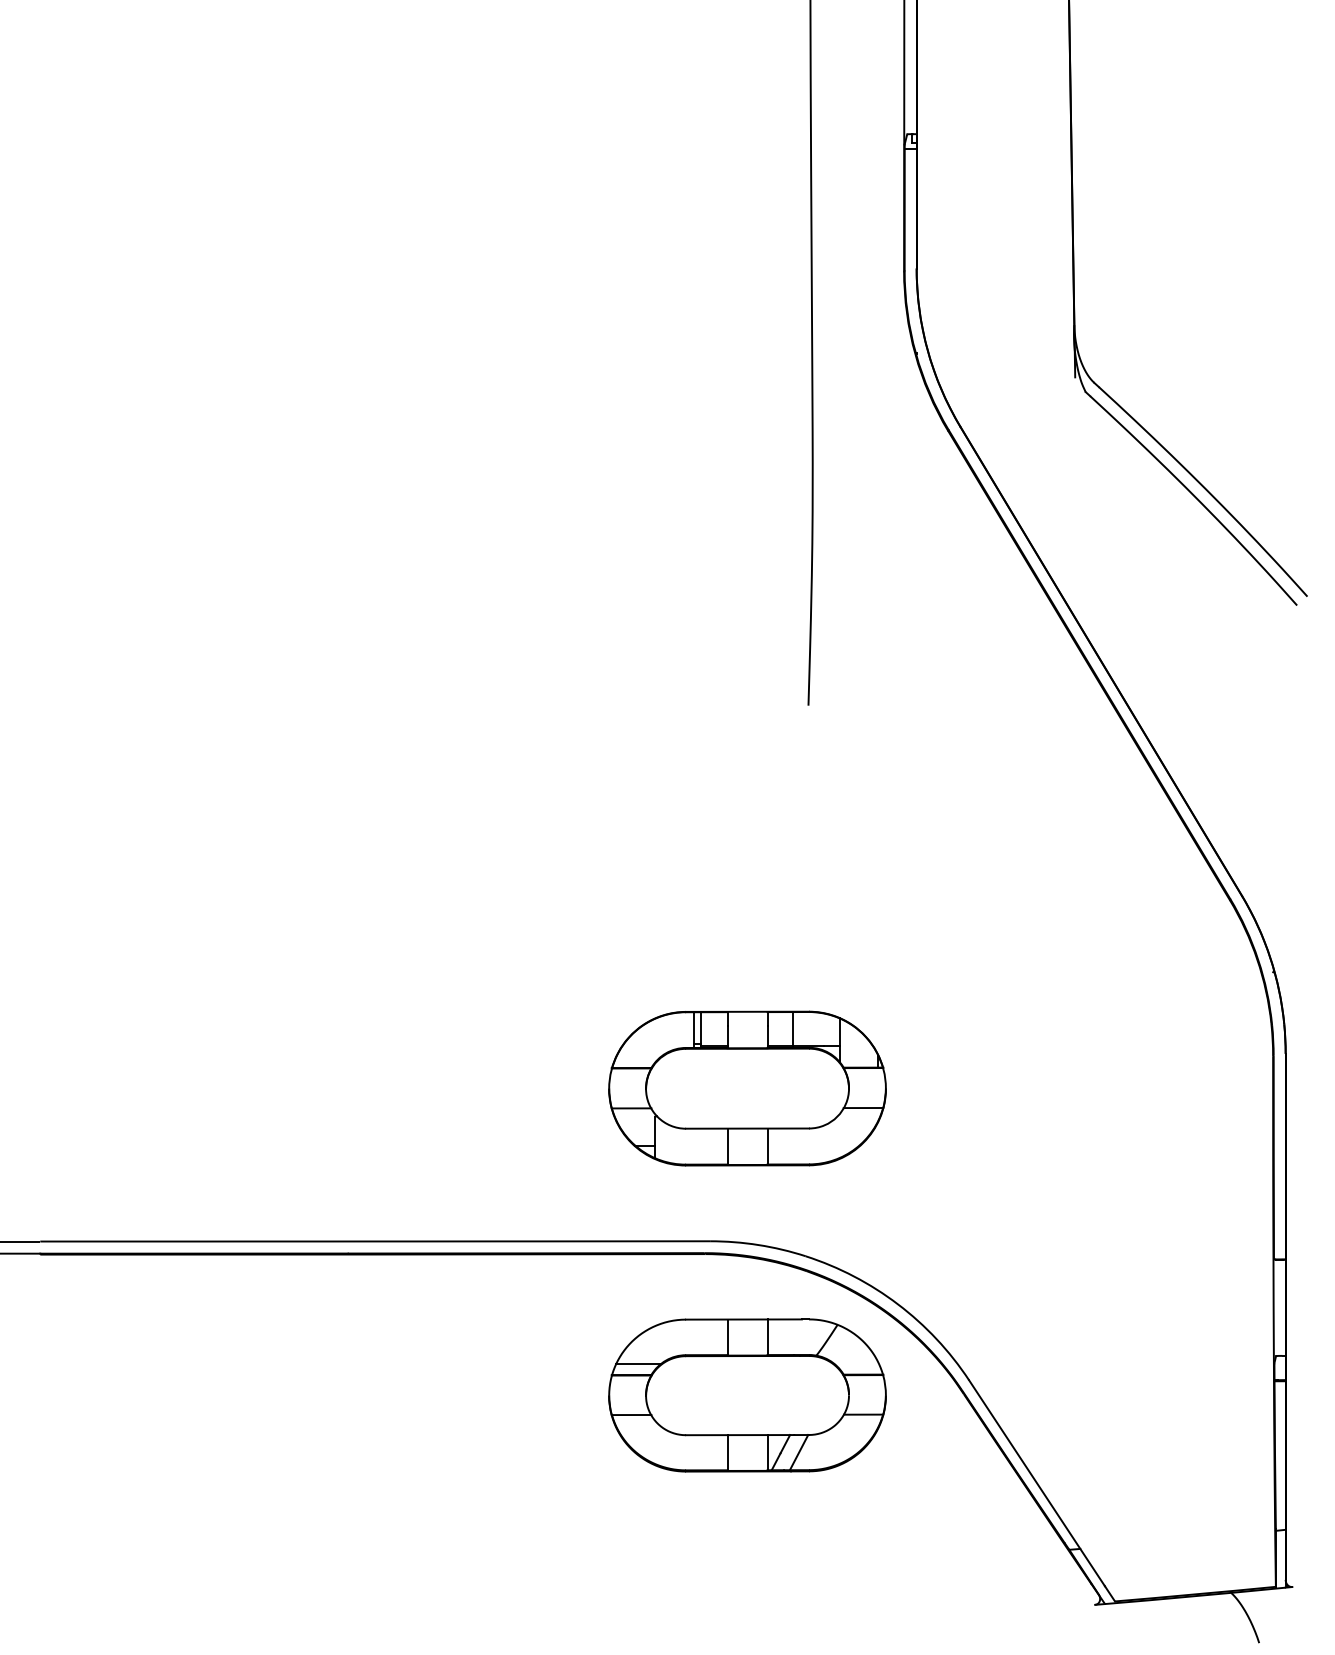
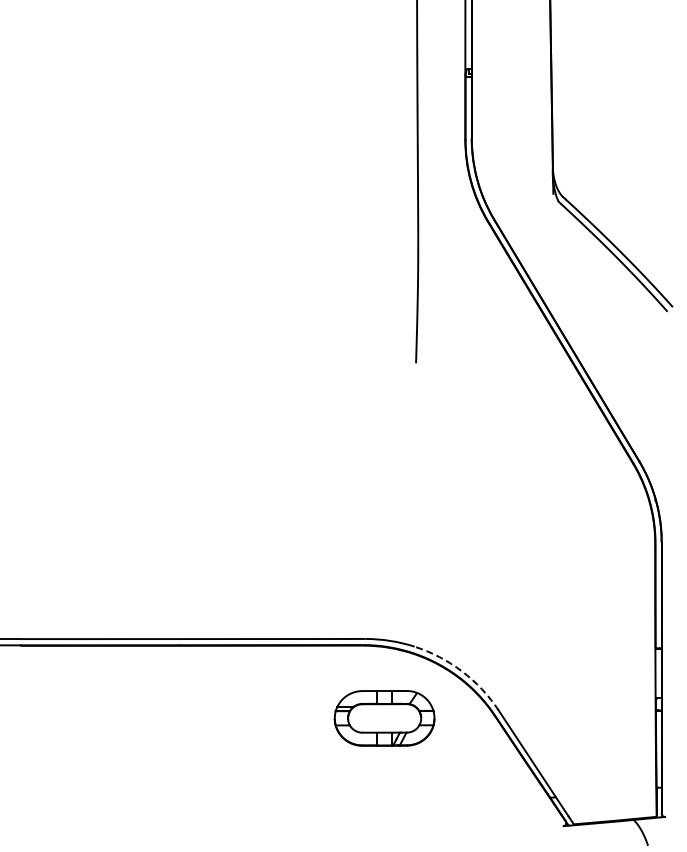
part: (747, 1086) -> (384, 559), removed
arc: (898, 1304) -> (462, 671), solid -> dashed
part: (747, 1395) -> (384, 718), size x0.7

